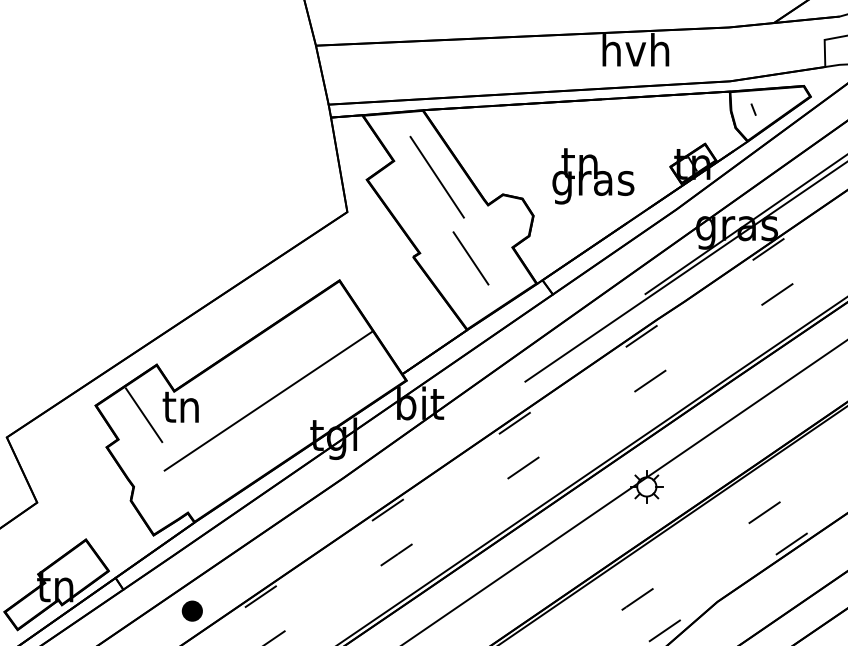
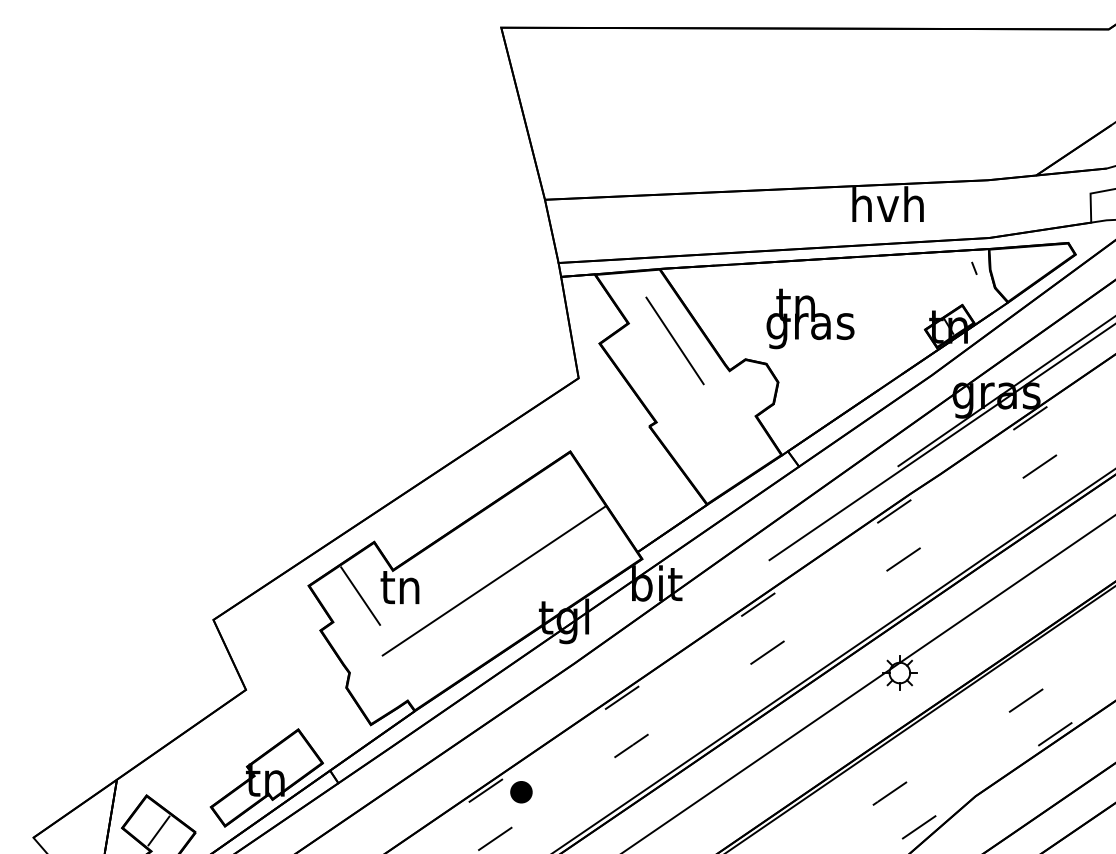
line: (753, 108) -> (974, 267), moved
text: (593, 175) -> (810, 318), moved
line: (470, 258) -> (710, 427), removed
part: (192, 611) -> (521, 792), moved

